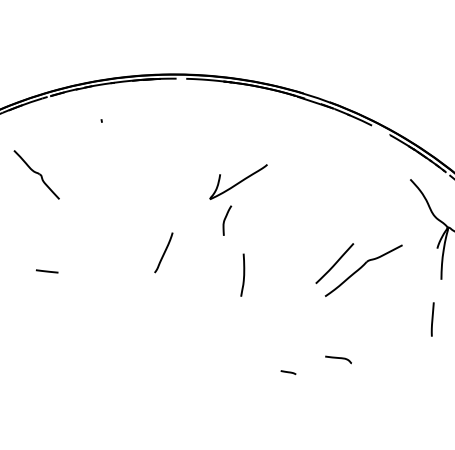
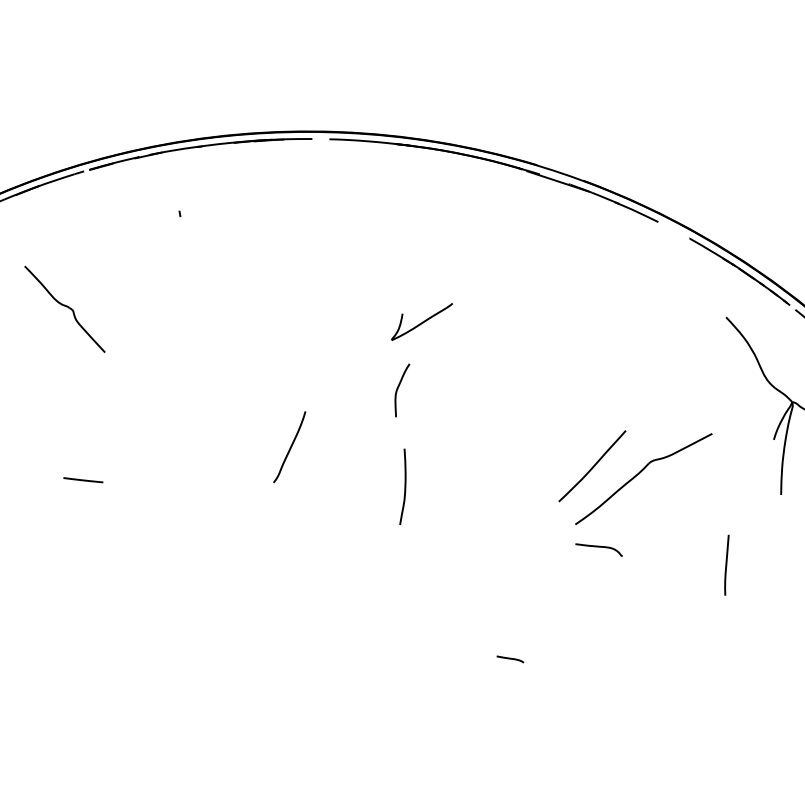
part: (238, 181) -> (421, 321), size x0.6
curve: (243, 274) -> (404, 485), moved
line: (432, 319) -> (726, 565), moved
curve: (338, 358) -> (598, 547), moved

